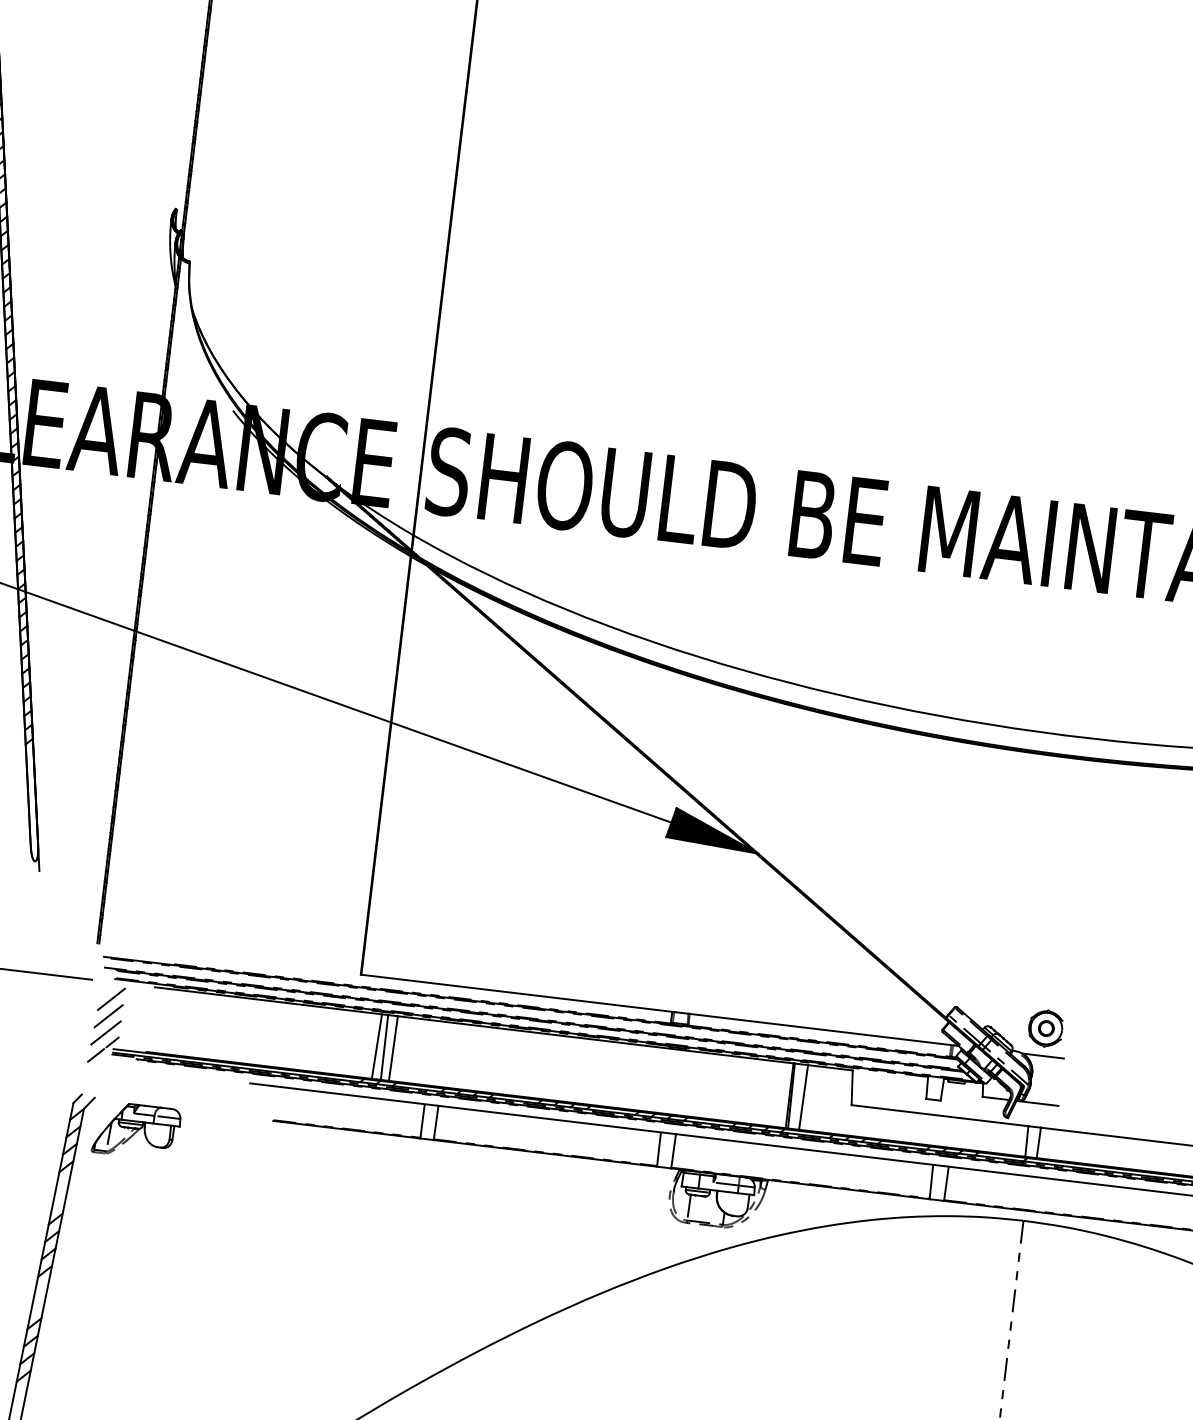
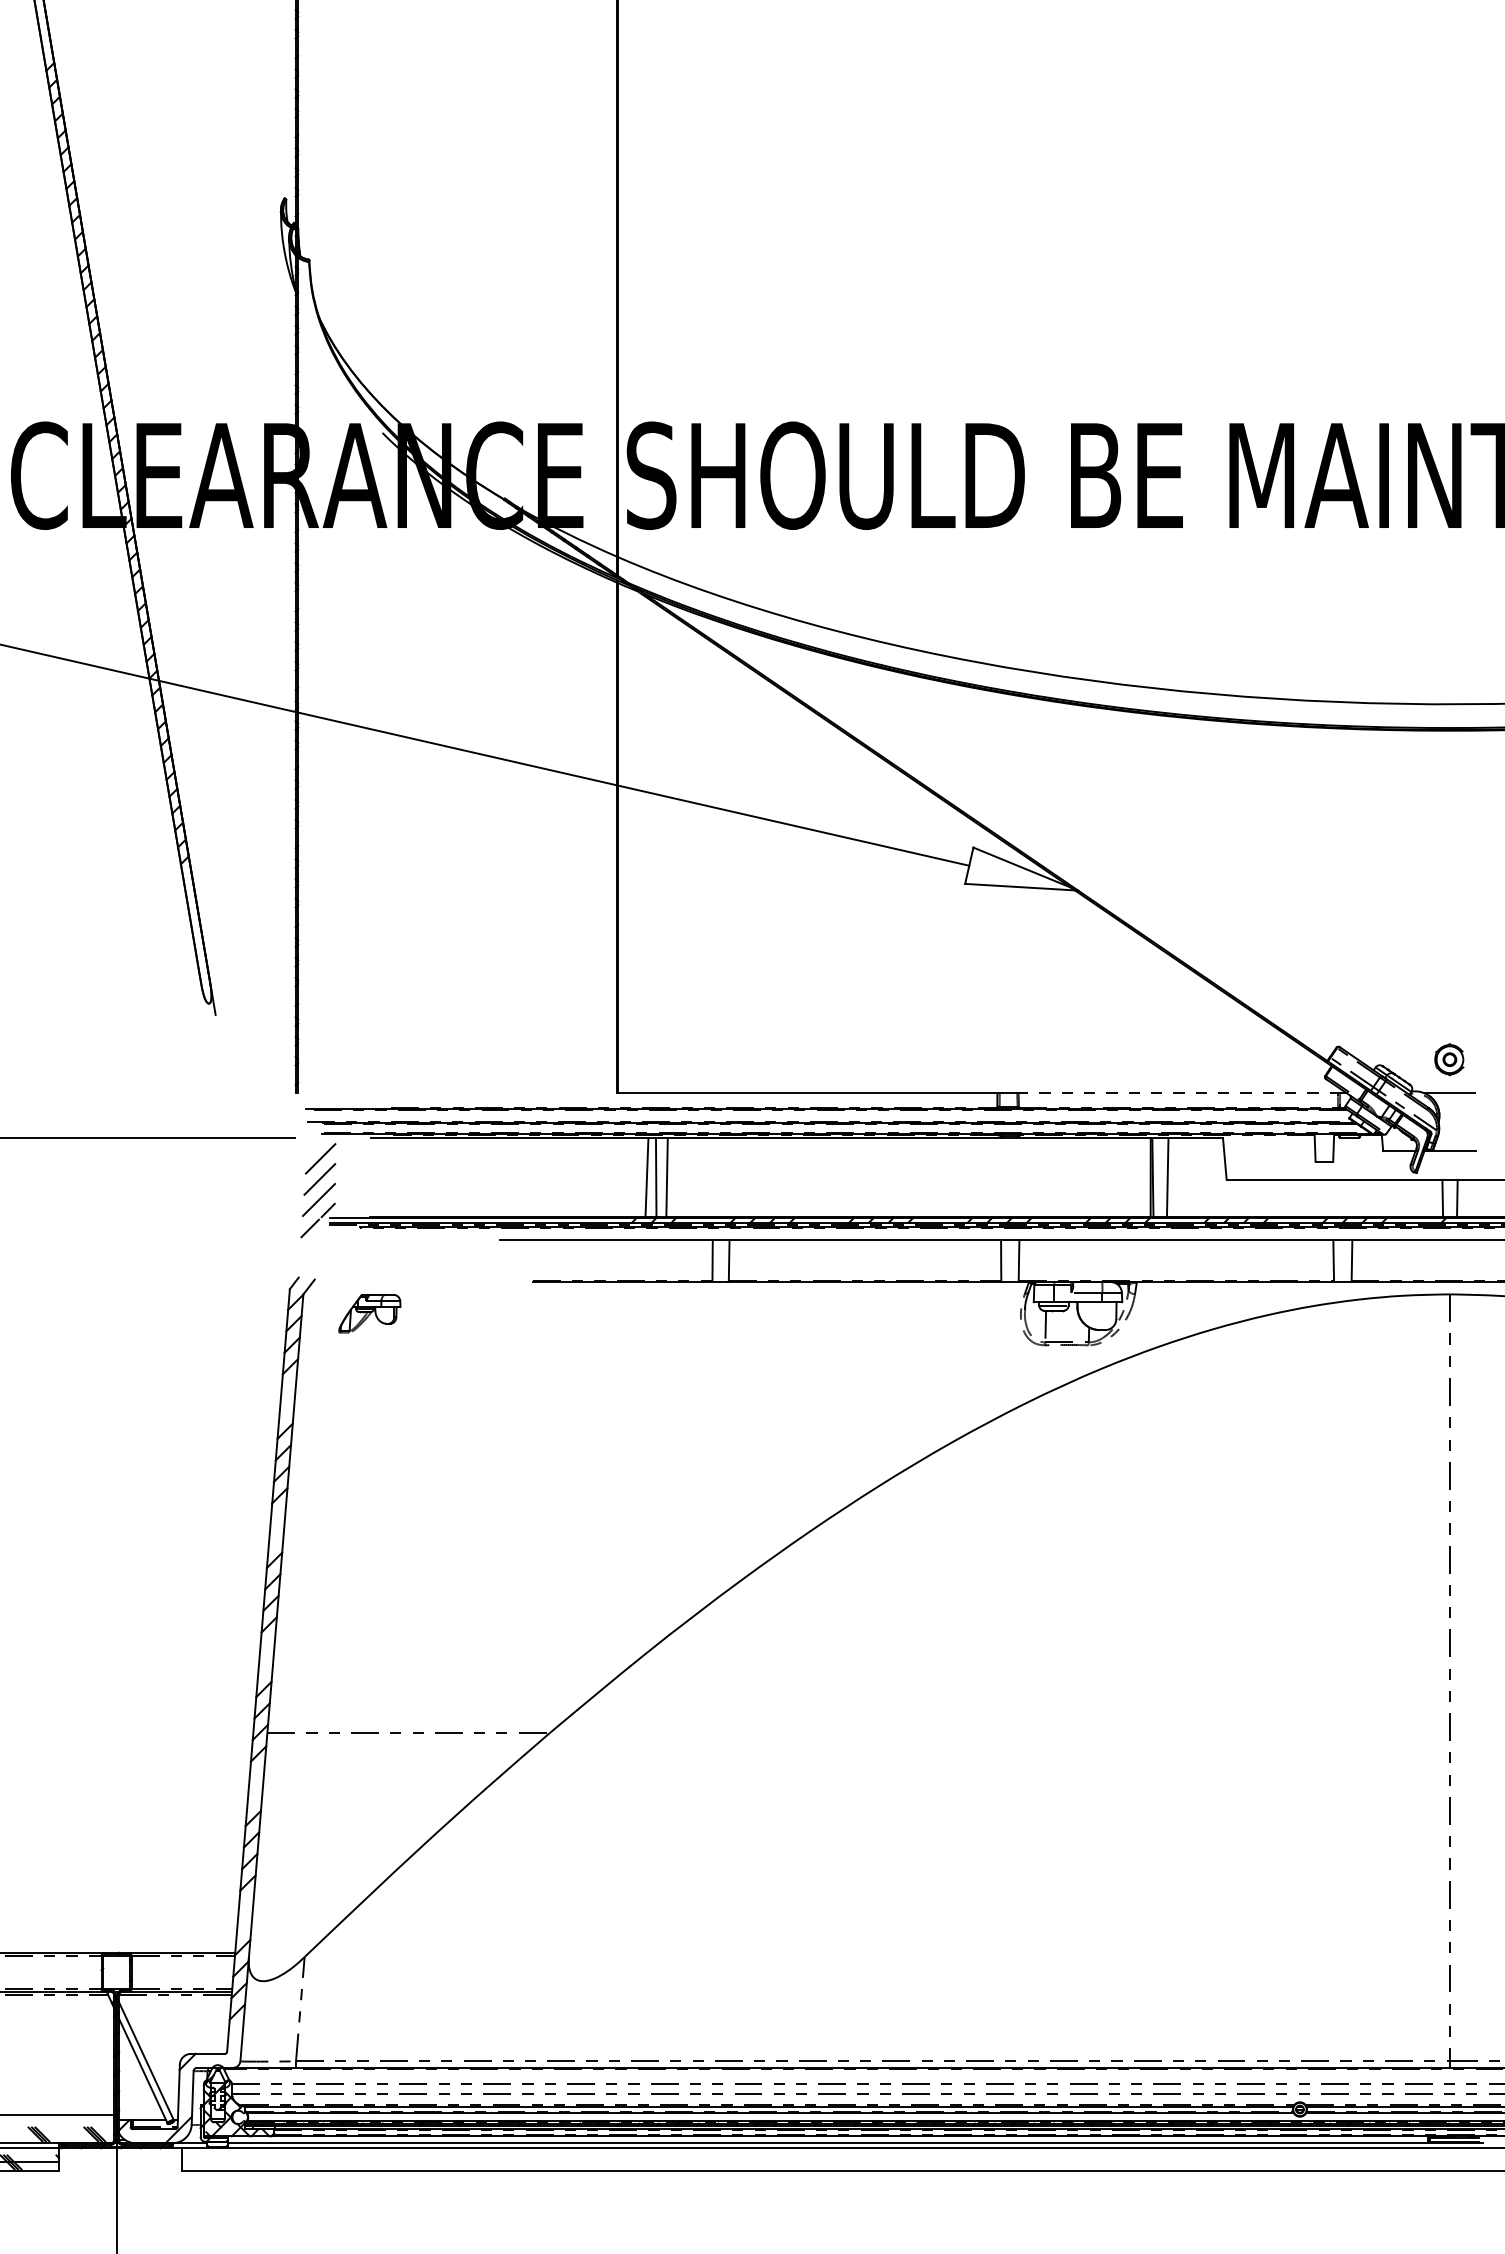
fill: (713, 829) -> (1021, 868), removed
part: (1045, 1028) -> (1449, 1059), size x0.7
line: (820, 1029) -> (1178, 1093), solid -> dashed
part: (136, 1130) -> (369, 1313), size x0.6

